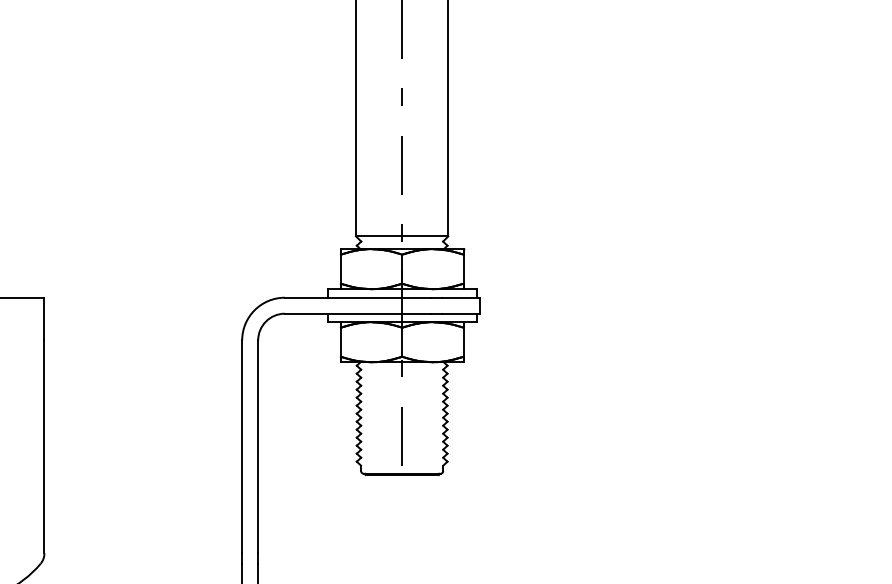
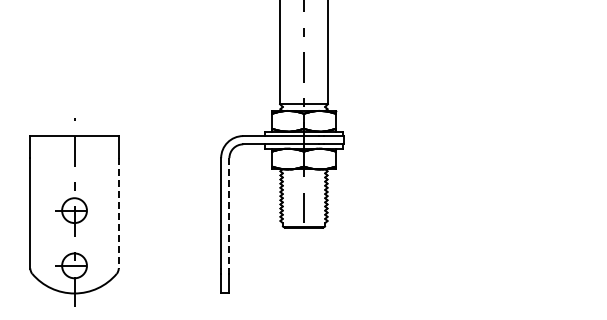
line: (43, 447) -> (118, 213), solid -> dashed
line: (258, 447) -> (229, 213), solid -> dashed

